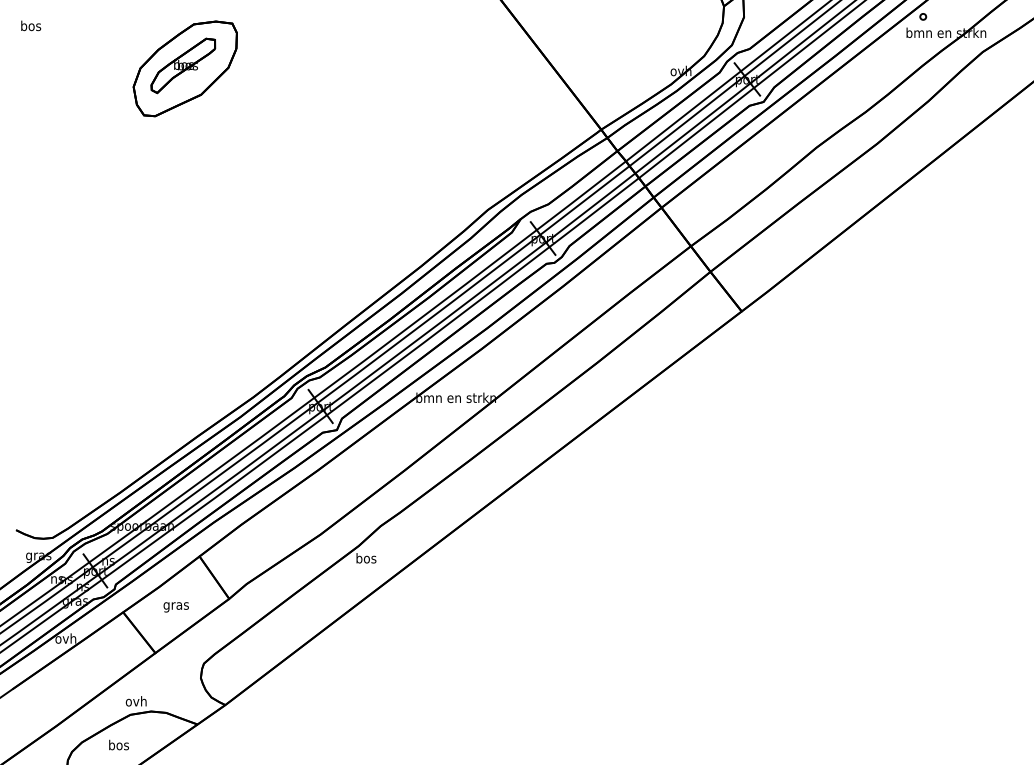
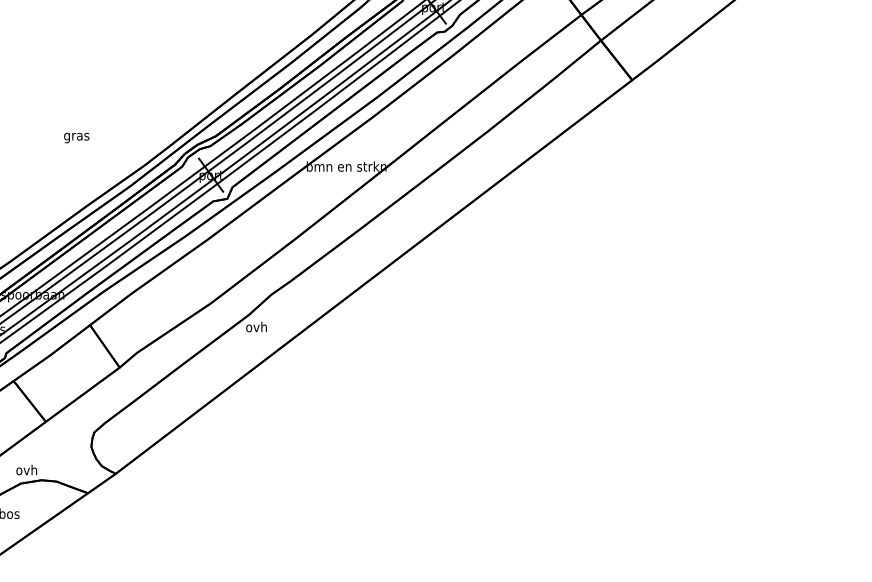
text: (365, 558) -> (255, 327), bos -> ovh
text: (175, 607) -> (75, 138), moved

